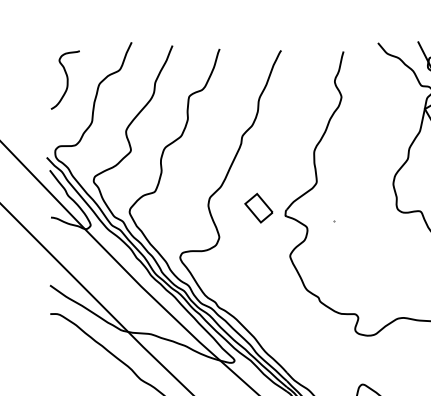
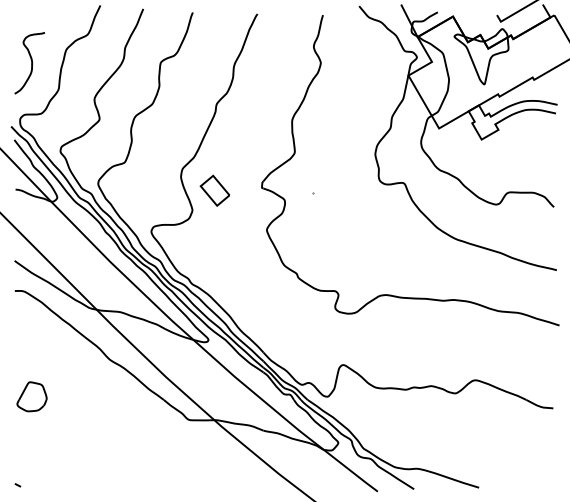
curve: (67, 80) -> (31, 63), moved
part: (258, 207) -> (214, 190), moved

